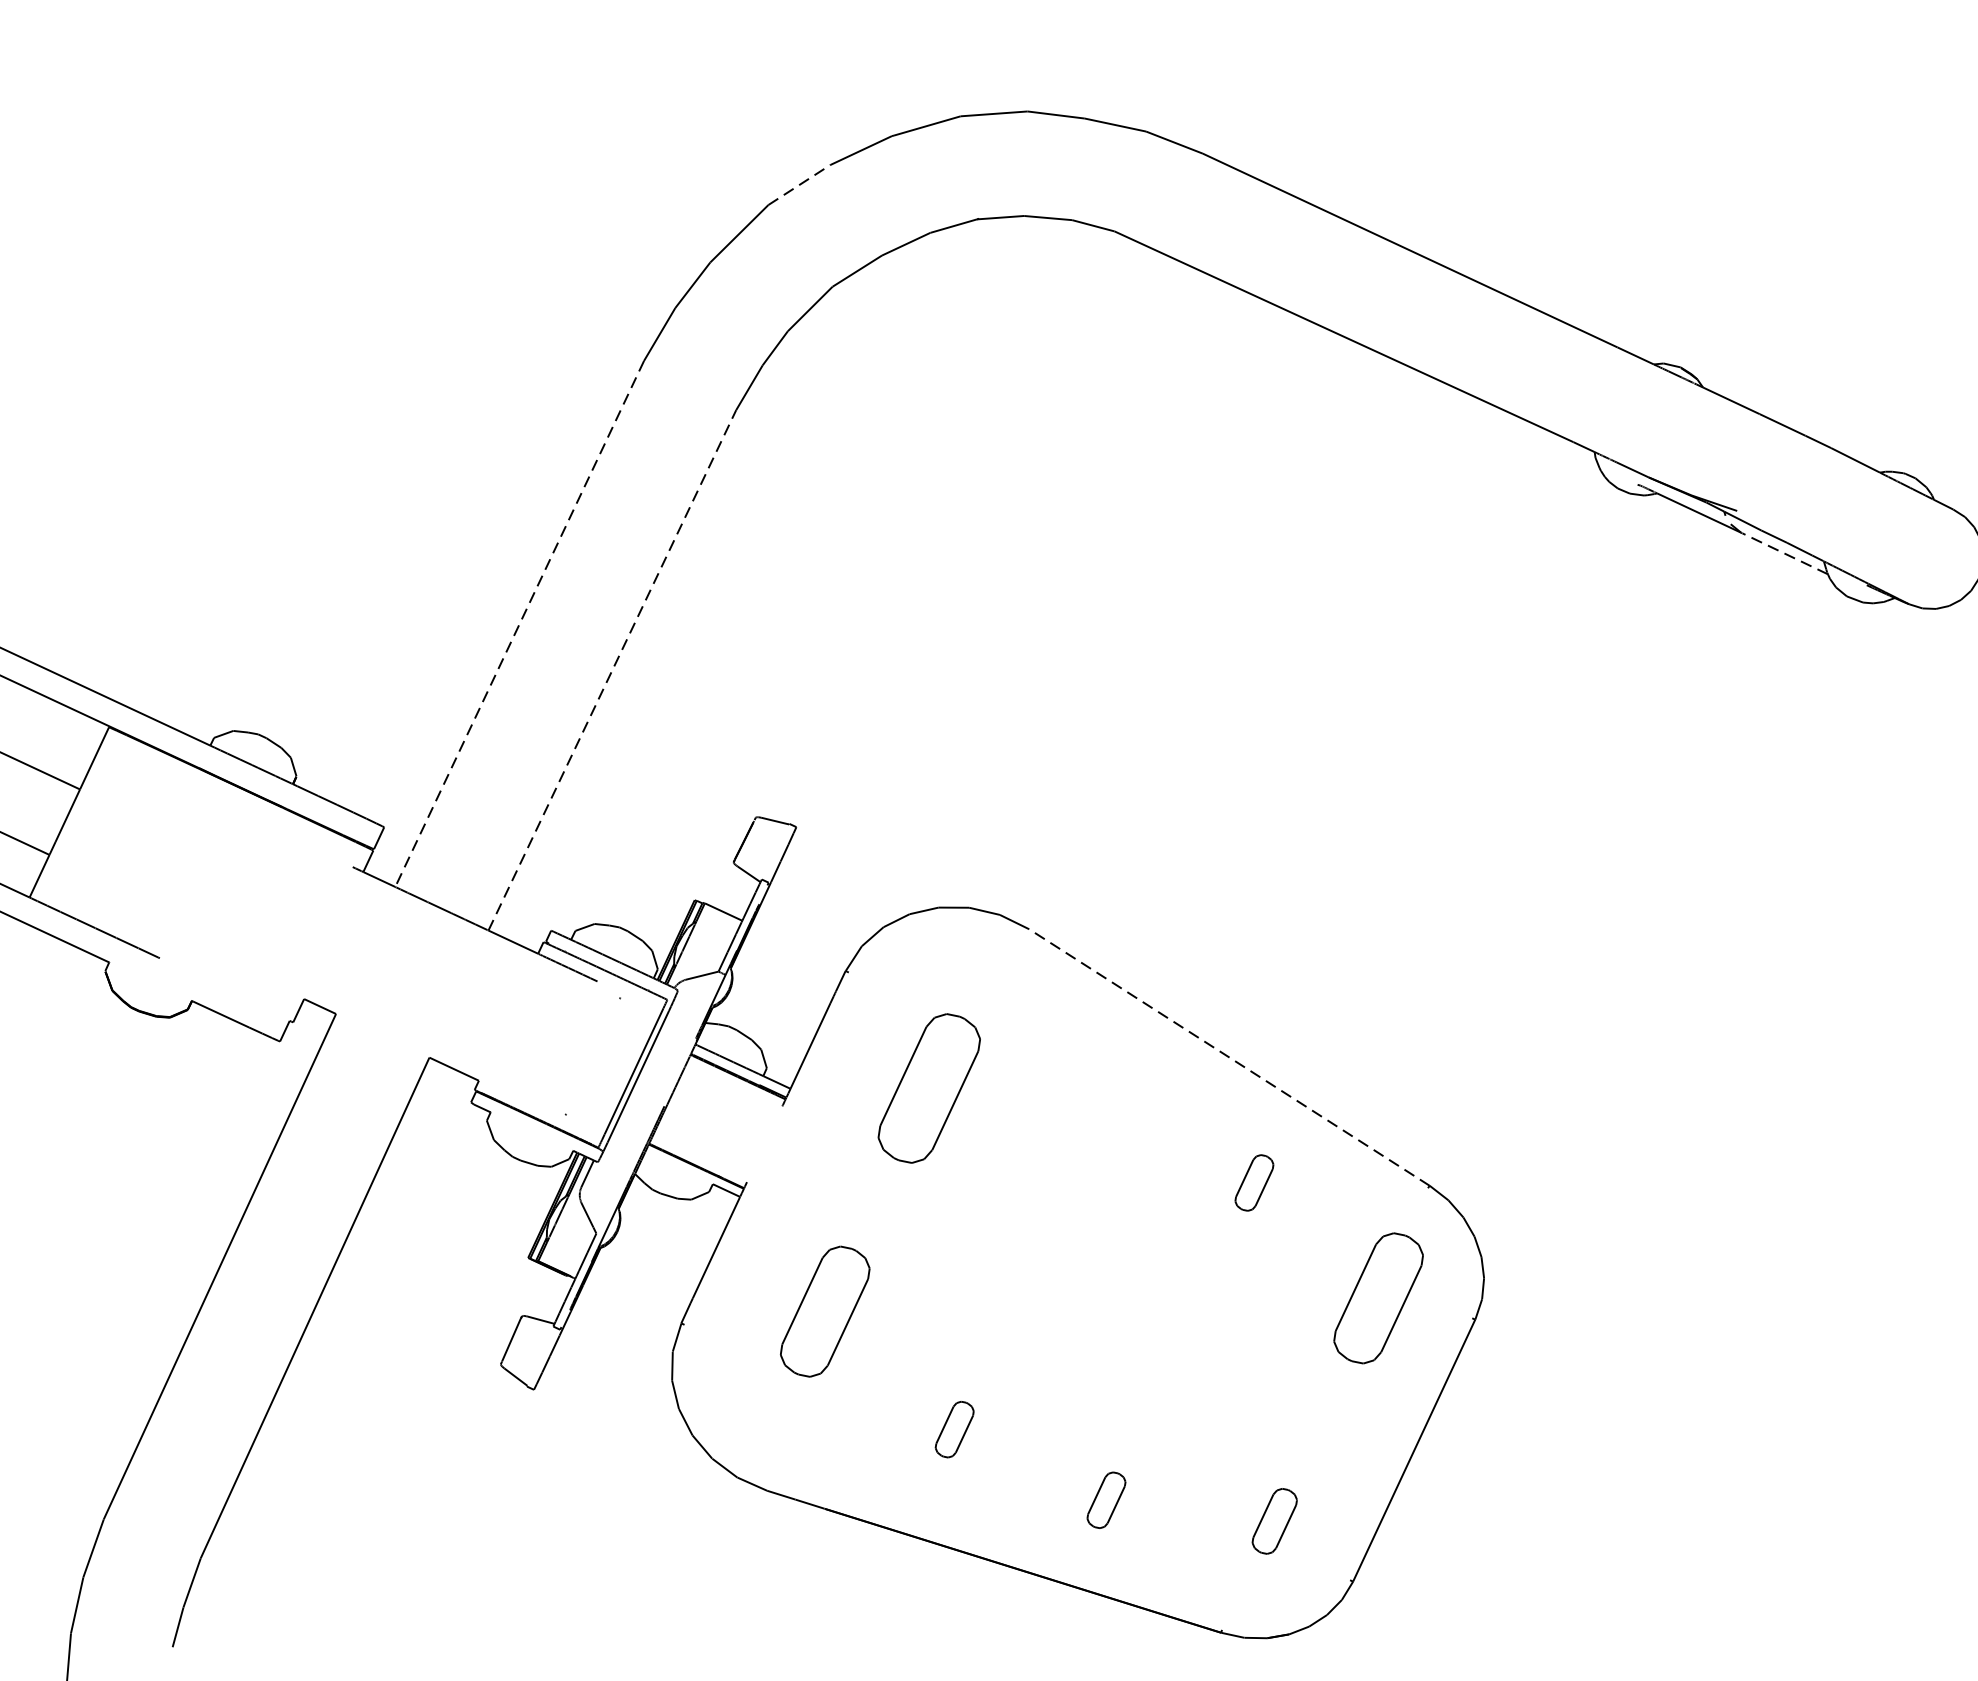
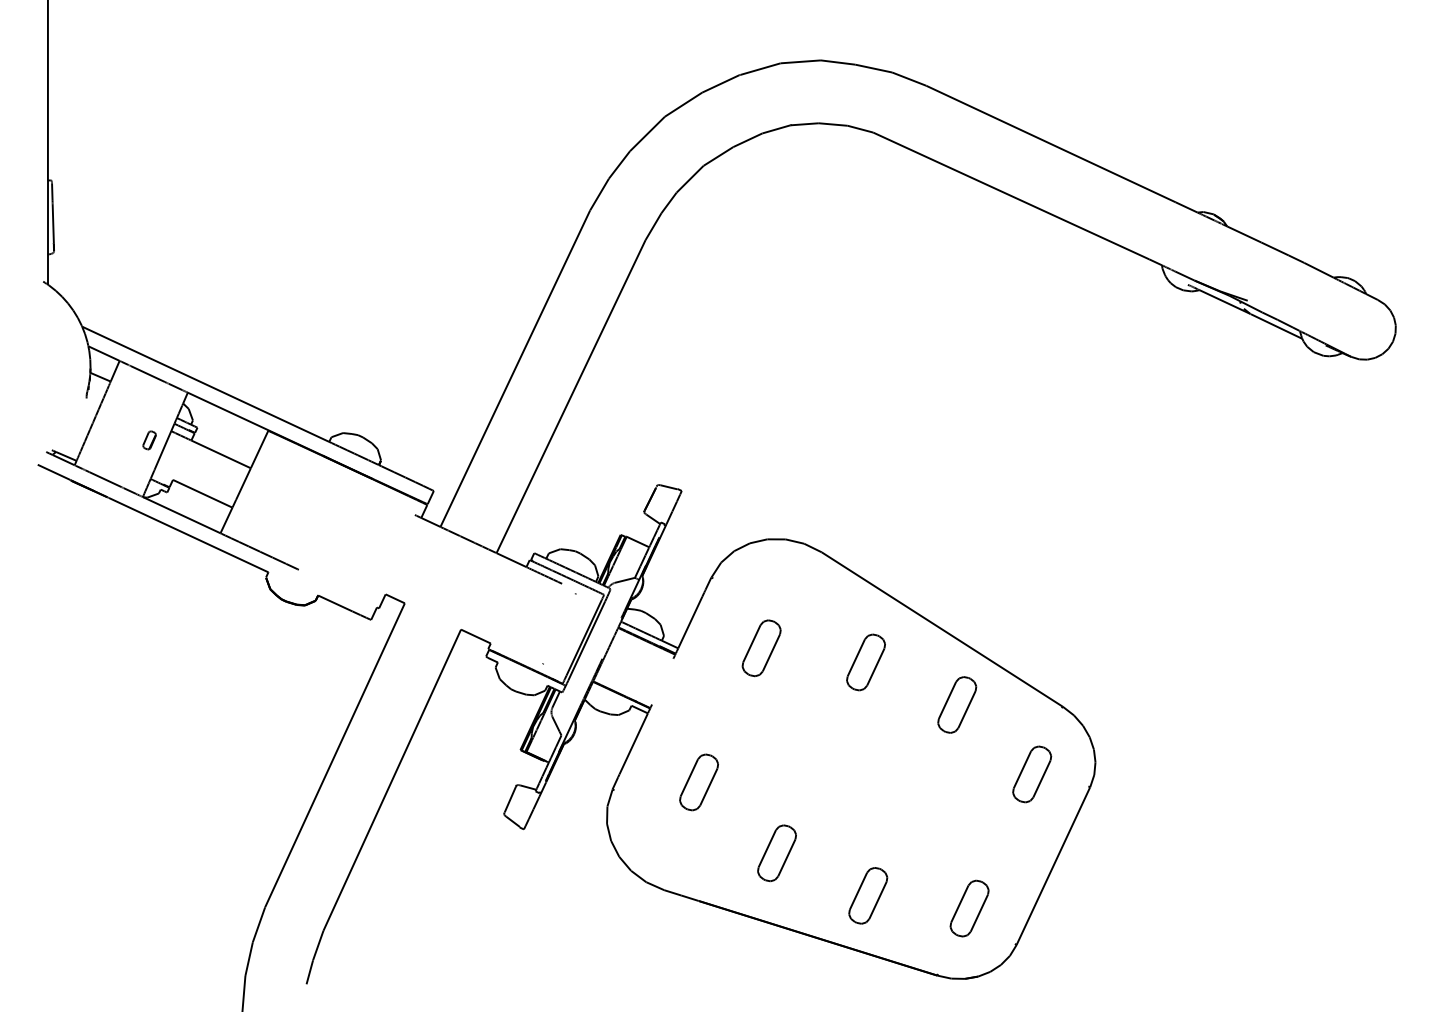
line: (800, 184) -> (684, 104), dashed -> solid
line: (1784, 553) -> (1276, 326), dashed -> solid
line: (519, 625) -> (515, 369), dashed -> solid
line: (613, 670) -> (571, 396), dashed -> solid
line: (1228, 1057) -> (941, 629), dashed -> solid
part: (928, 1089) -> (761, 648), size x0.62
part: (1101, 1112) -> (865, 662), added
part: (1254, 1182) -> (957, 704), size x1.67
part: (1379, 1298) -> (1032, 774), size x0.71
part: (824, 1311) -> (698, 782), size x0.71
part: (953, 1429) -> (776, 853), size x1.67
part: (1106, 1499) -> (868, 895), size x1.67
part: (1274, 1521) -> (969, 908), size x1.43

